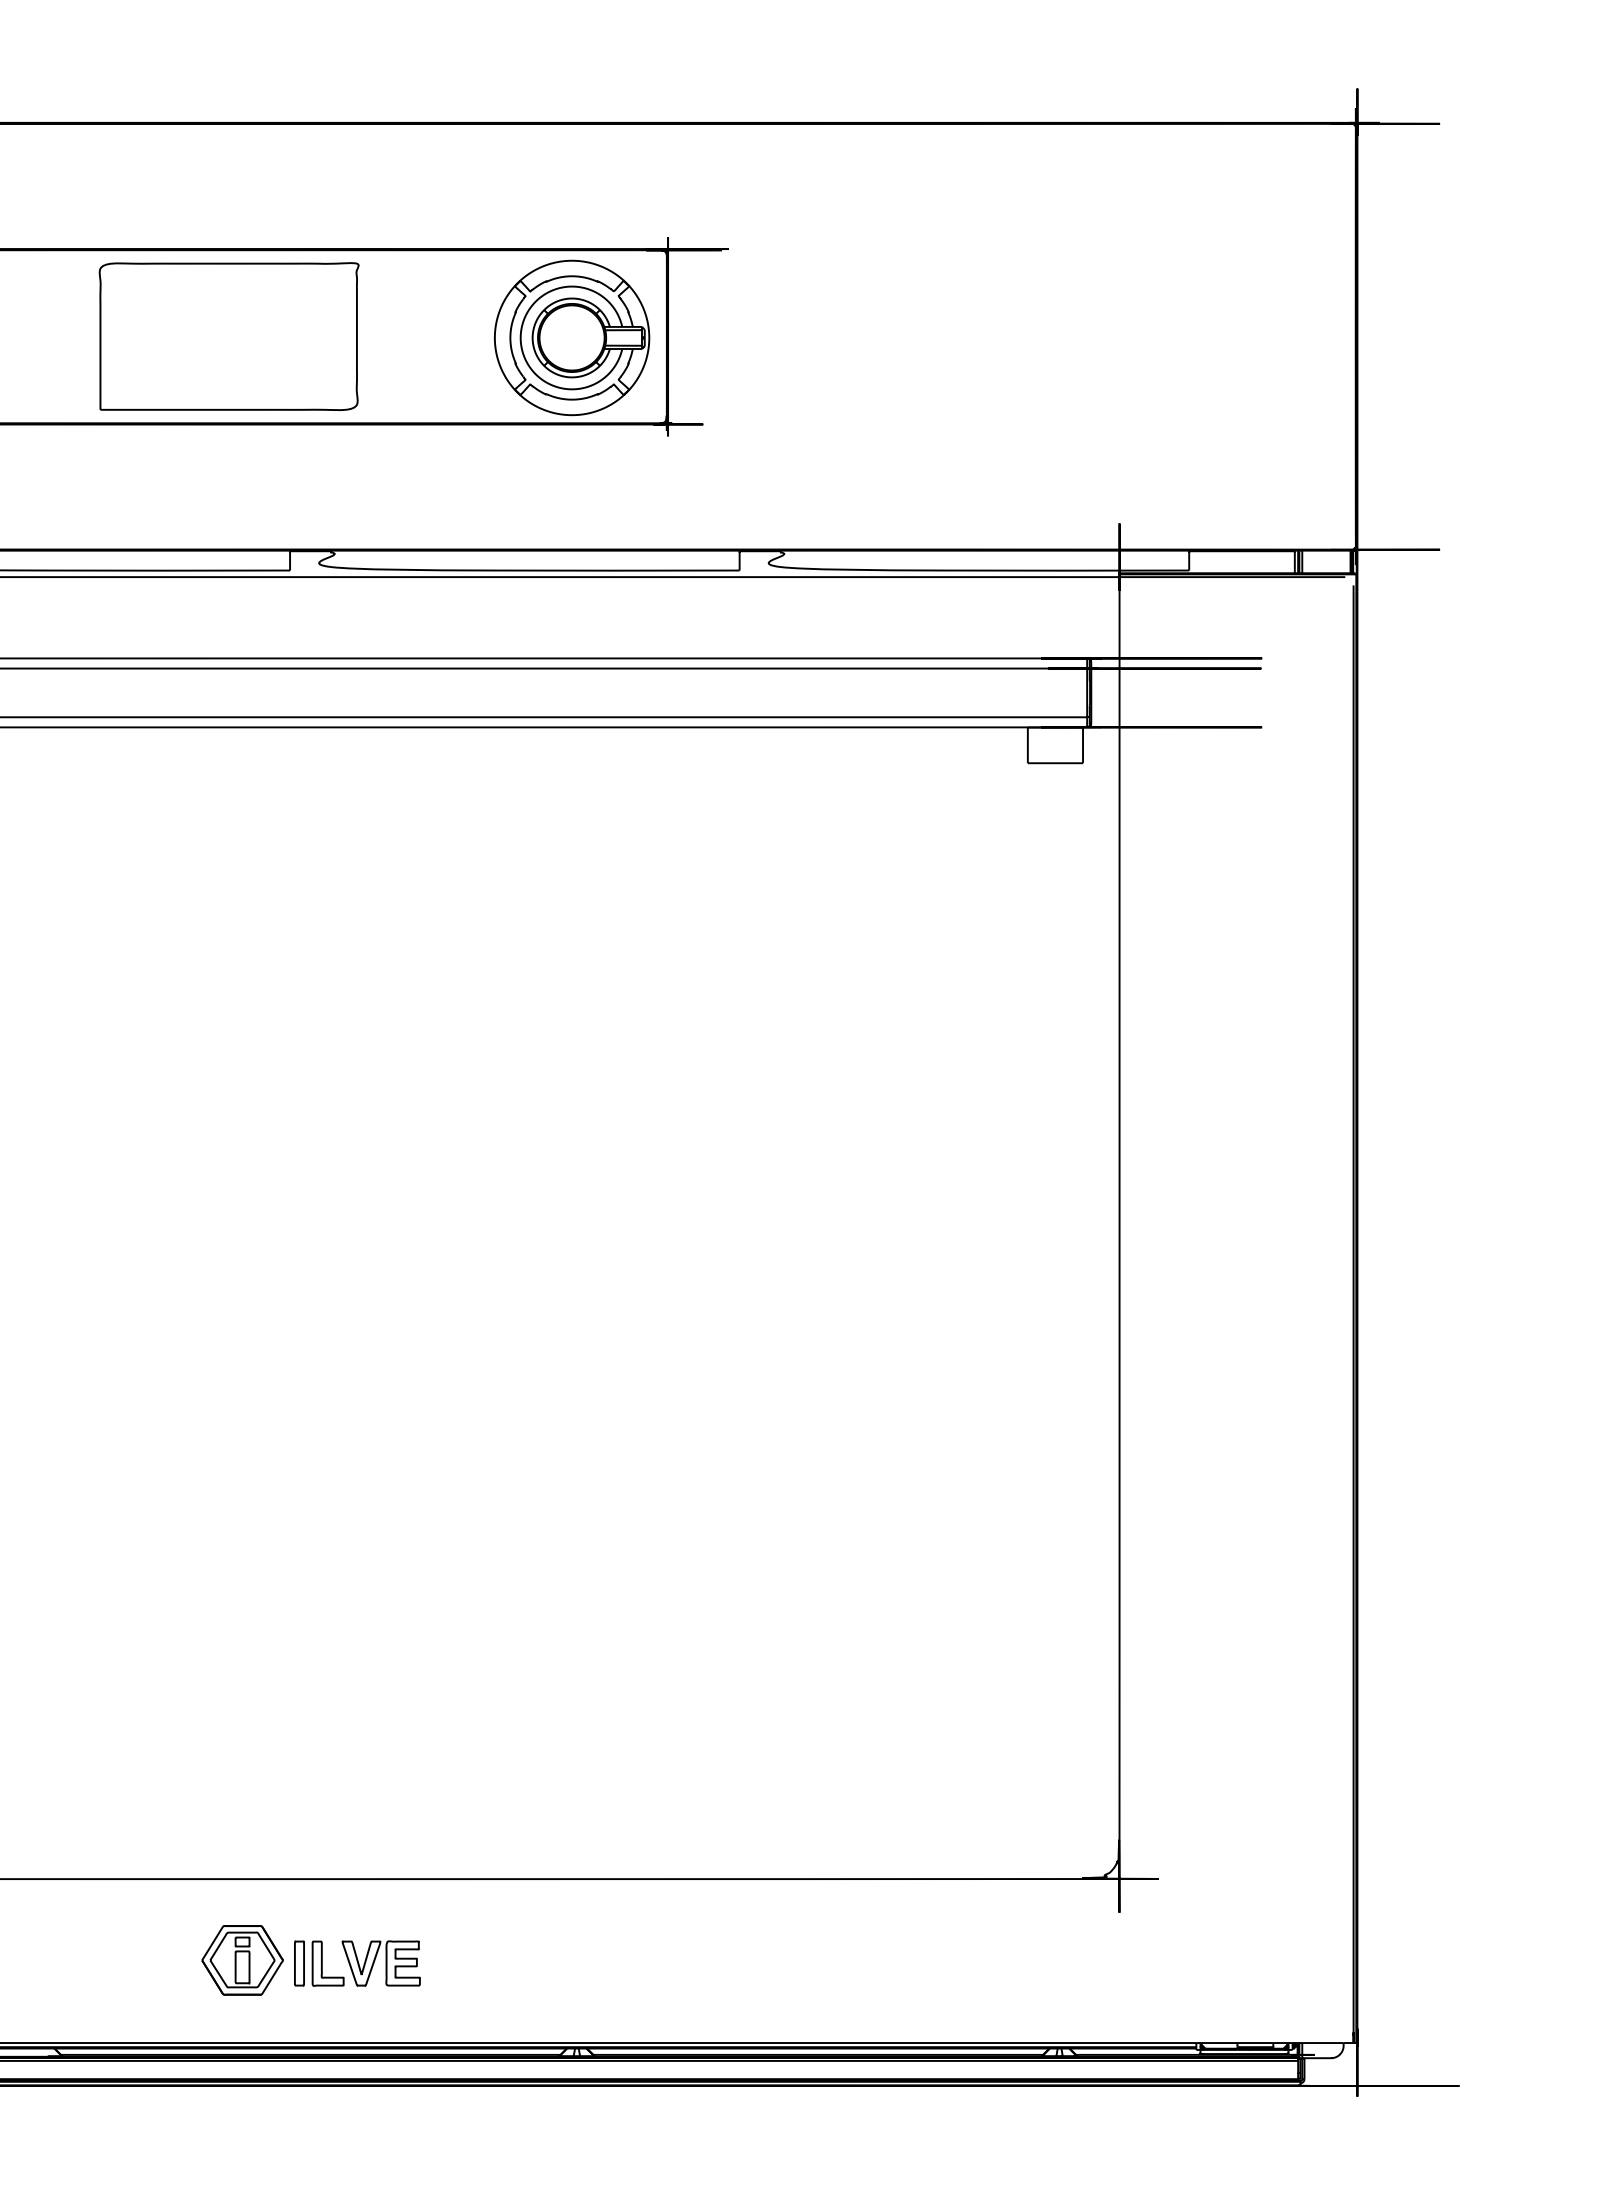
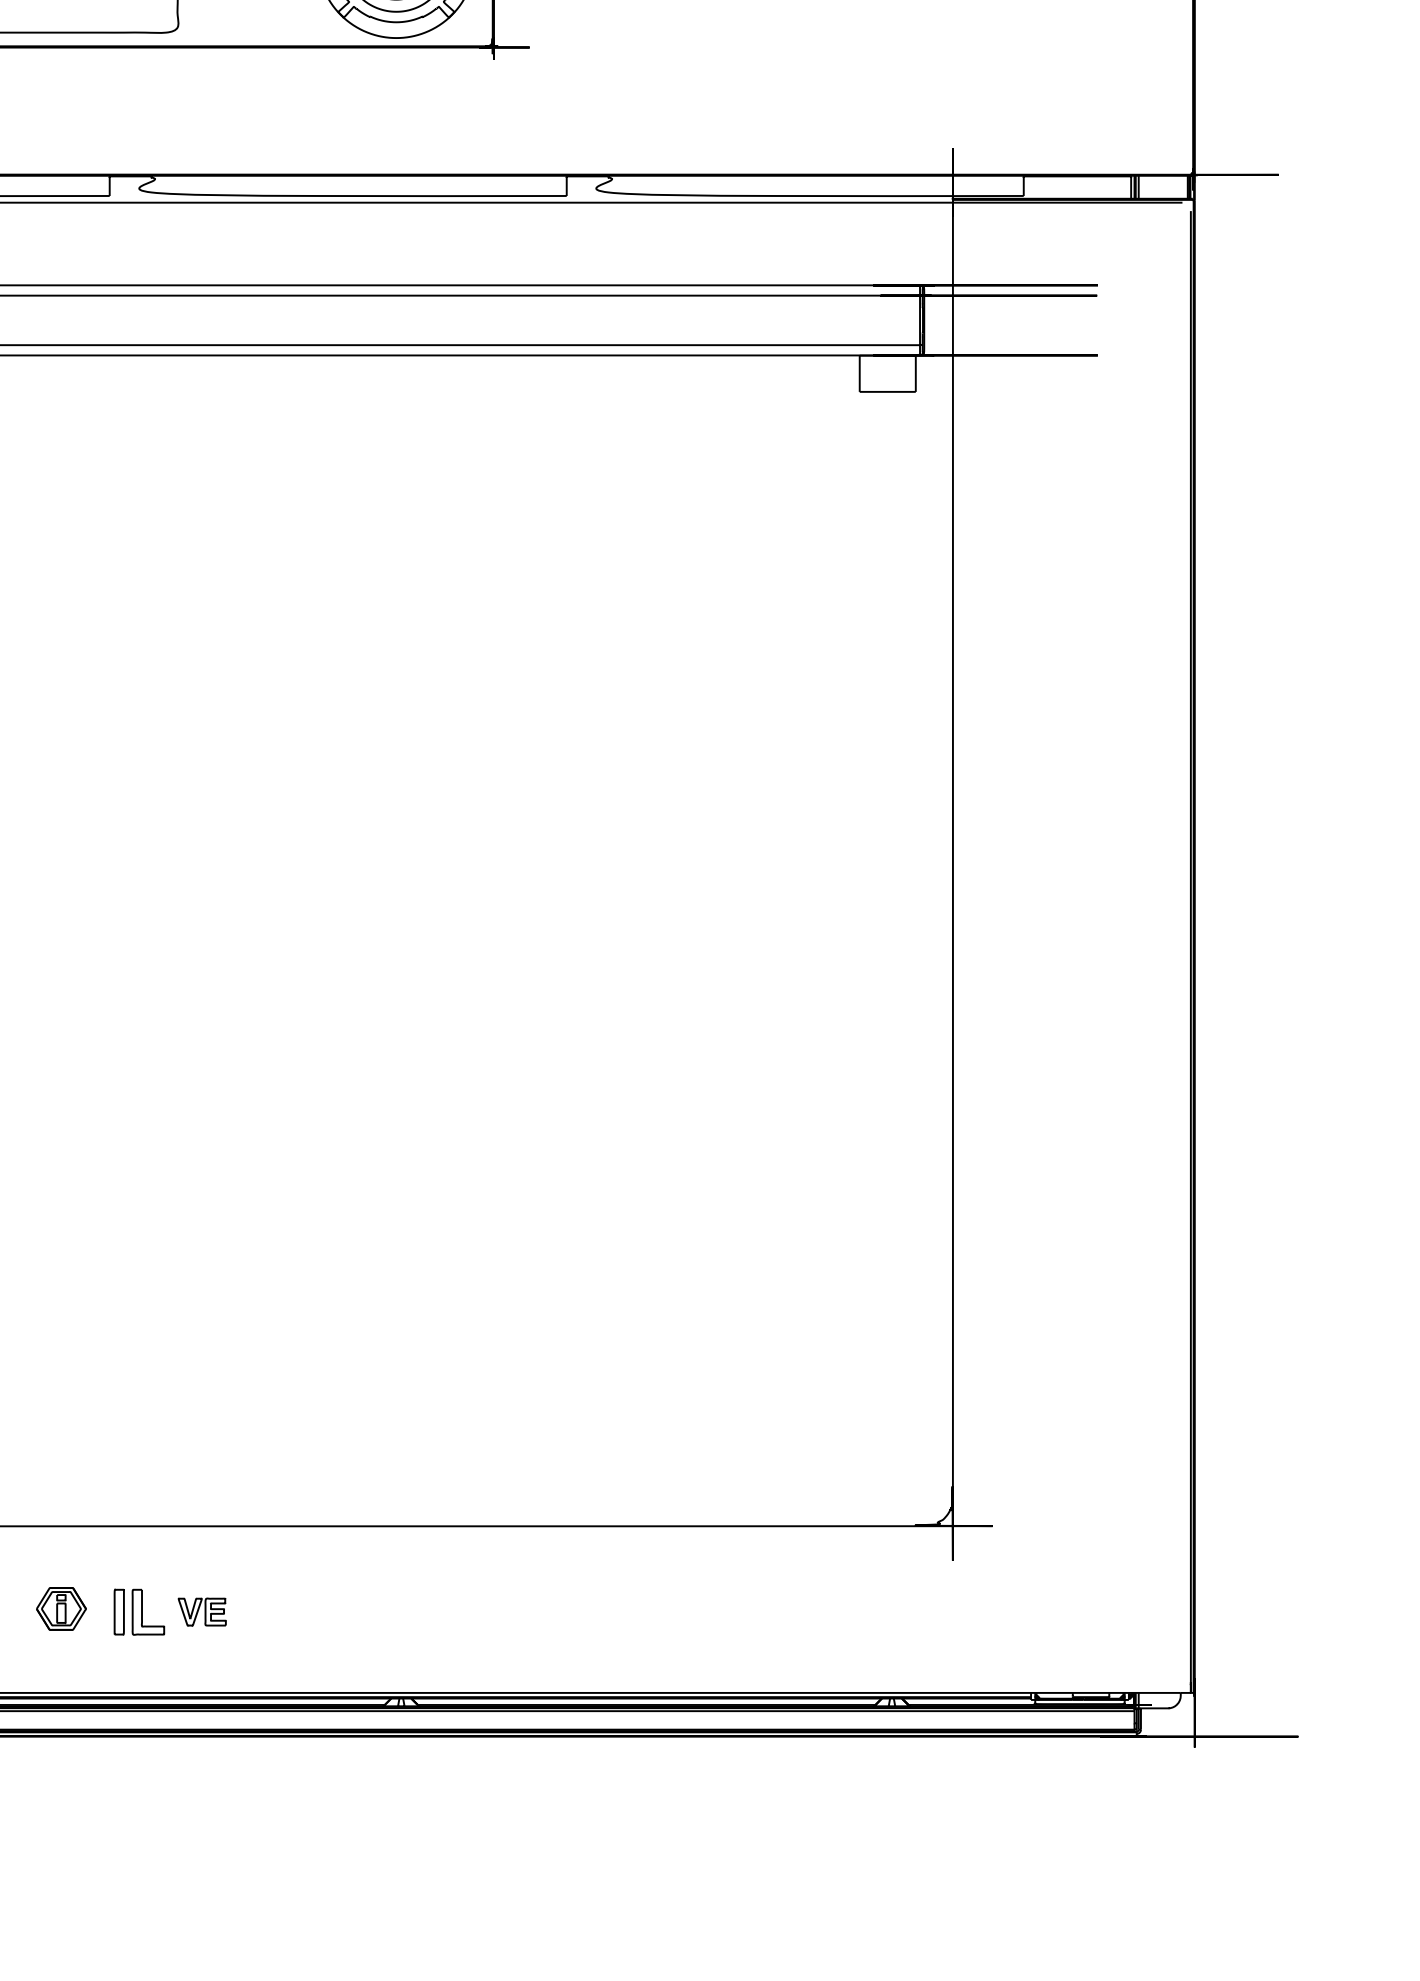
part: (242, 1960) -> (61, 1609), size x0.6
part: (380, 1963) -> (201, 1612), size x0.6

